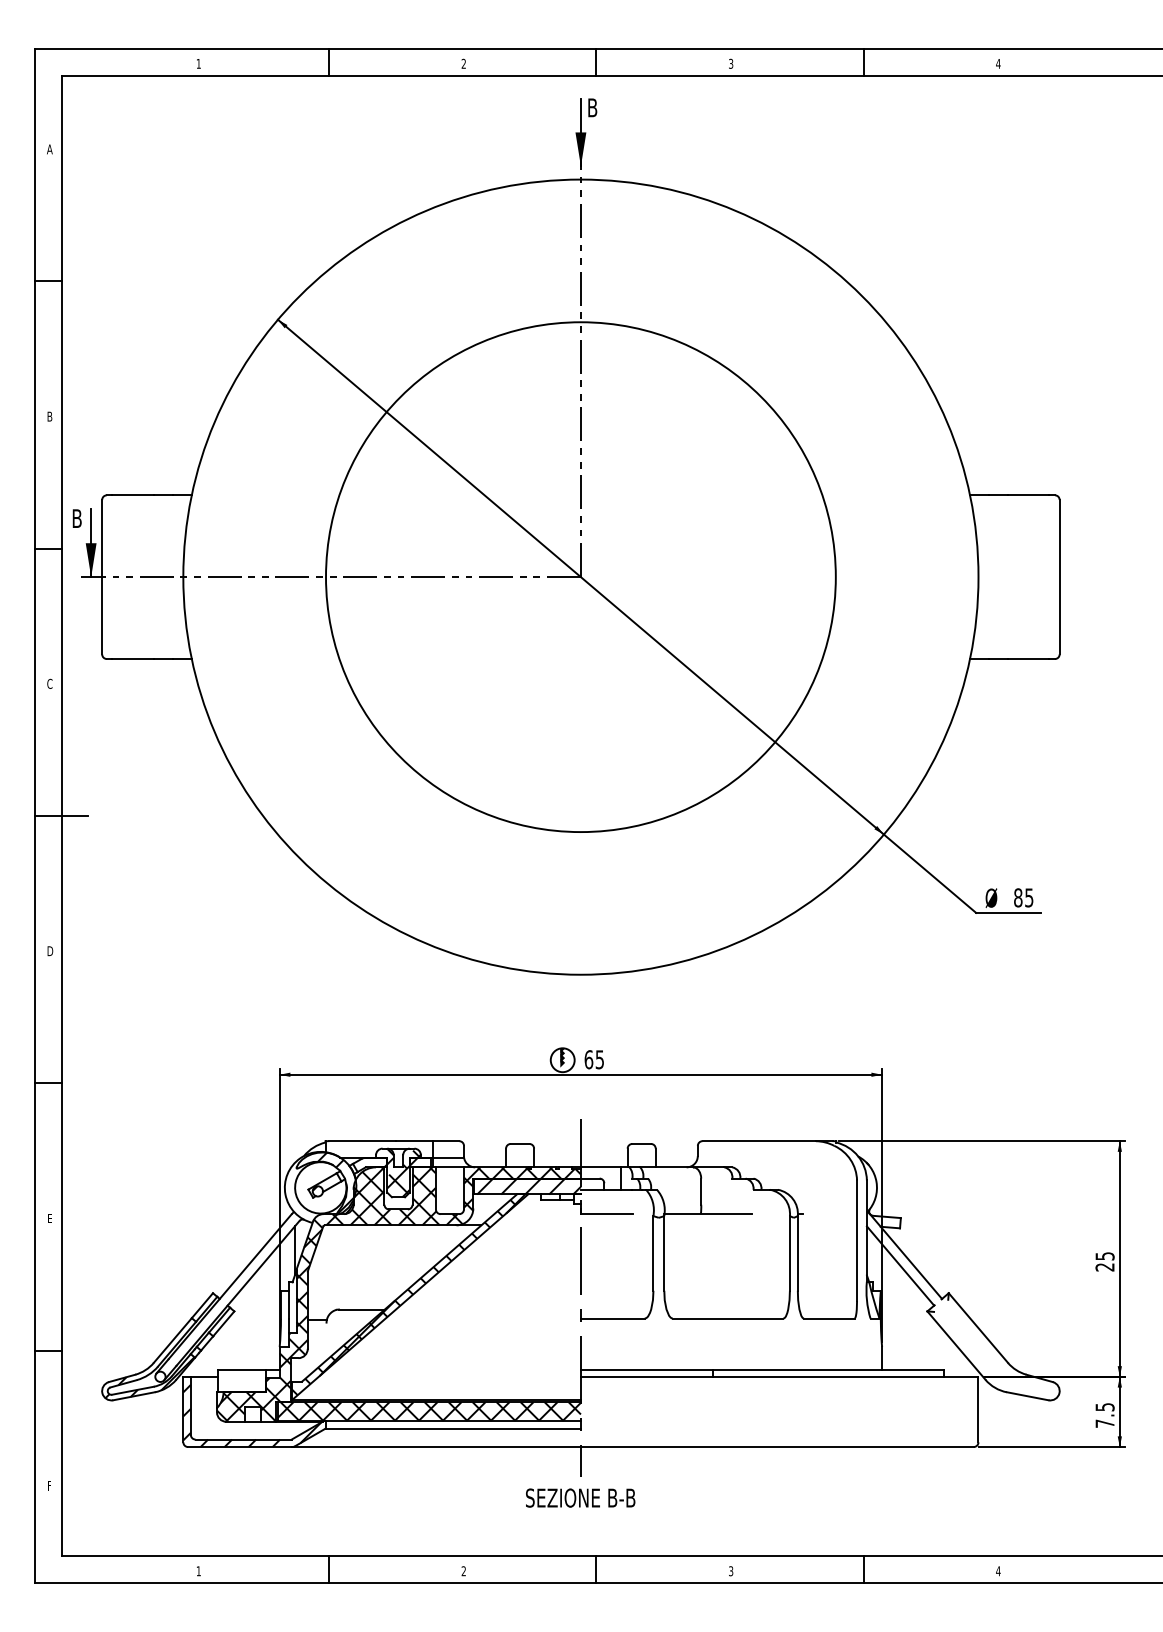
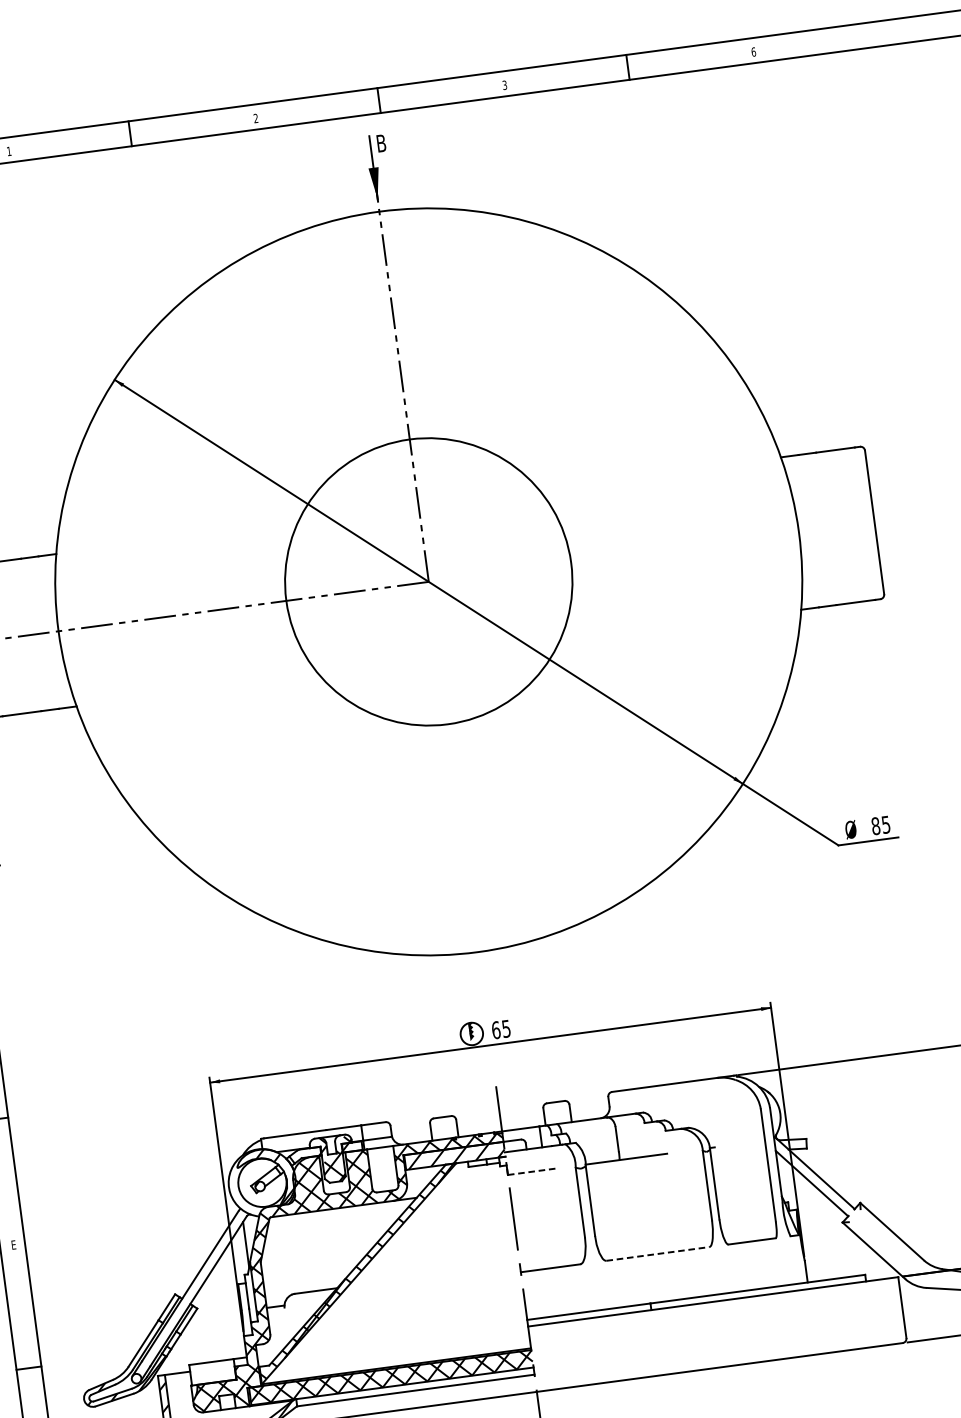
text: (998, 63) -> (753, 51), 4 -> 6
circle: (580, 577) -> (428, 582), size x0.6
line: (607, 1214) -> (532, 1172), solid -> dashed
line: (728, 1318) -> (658, 1253), solid -> dashed

